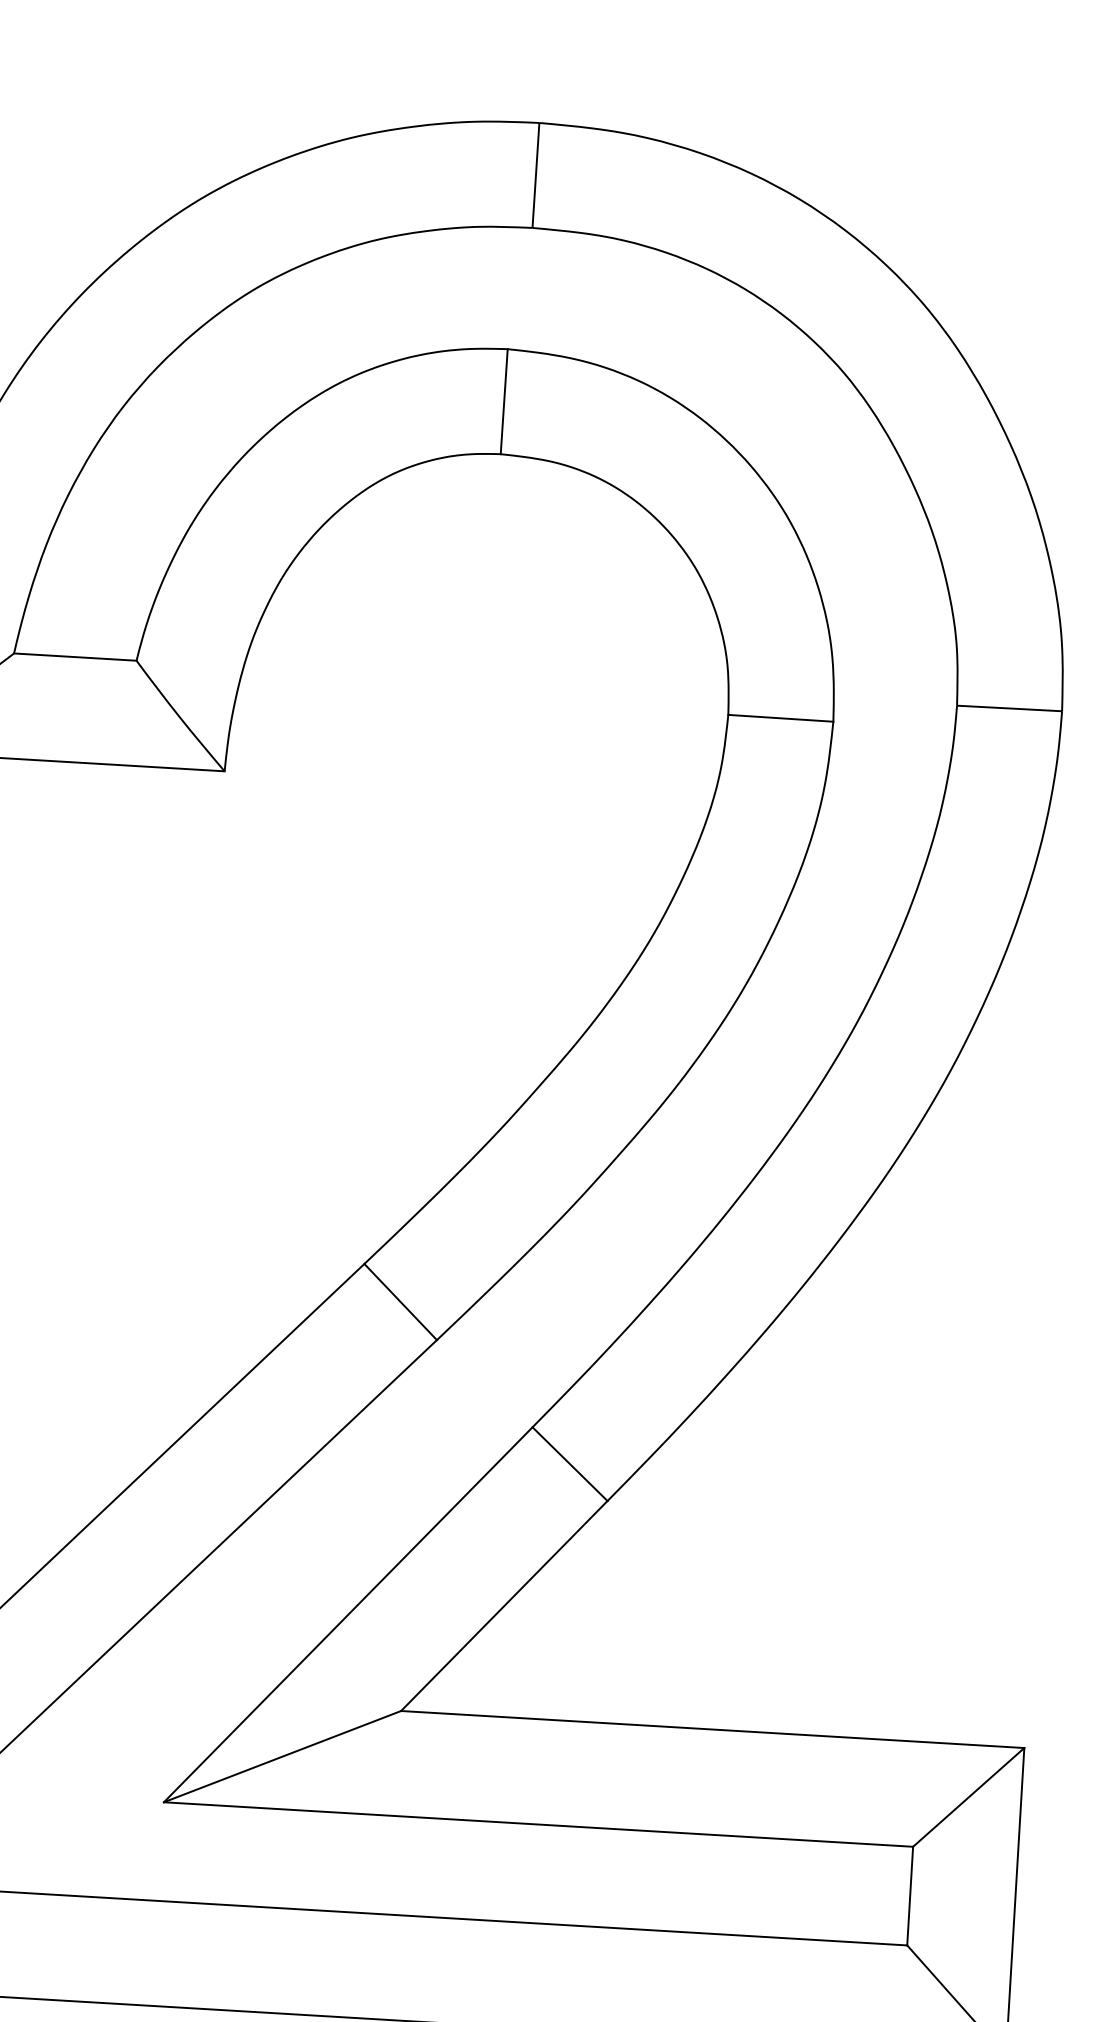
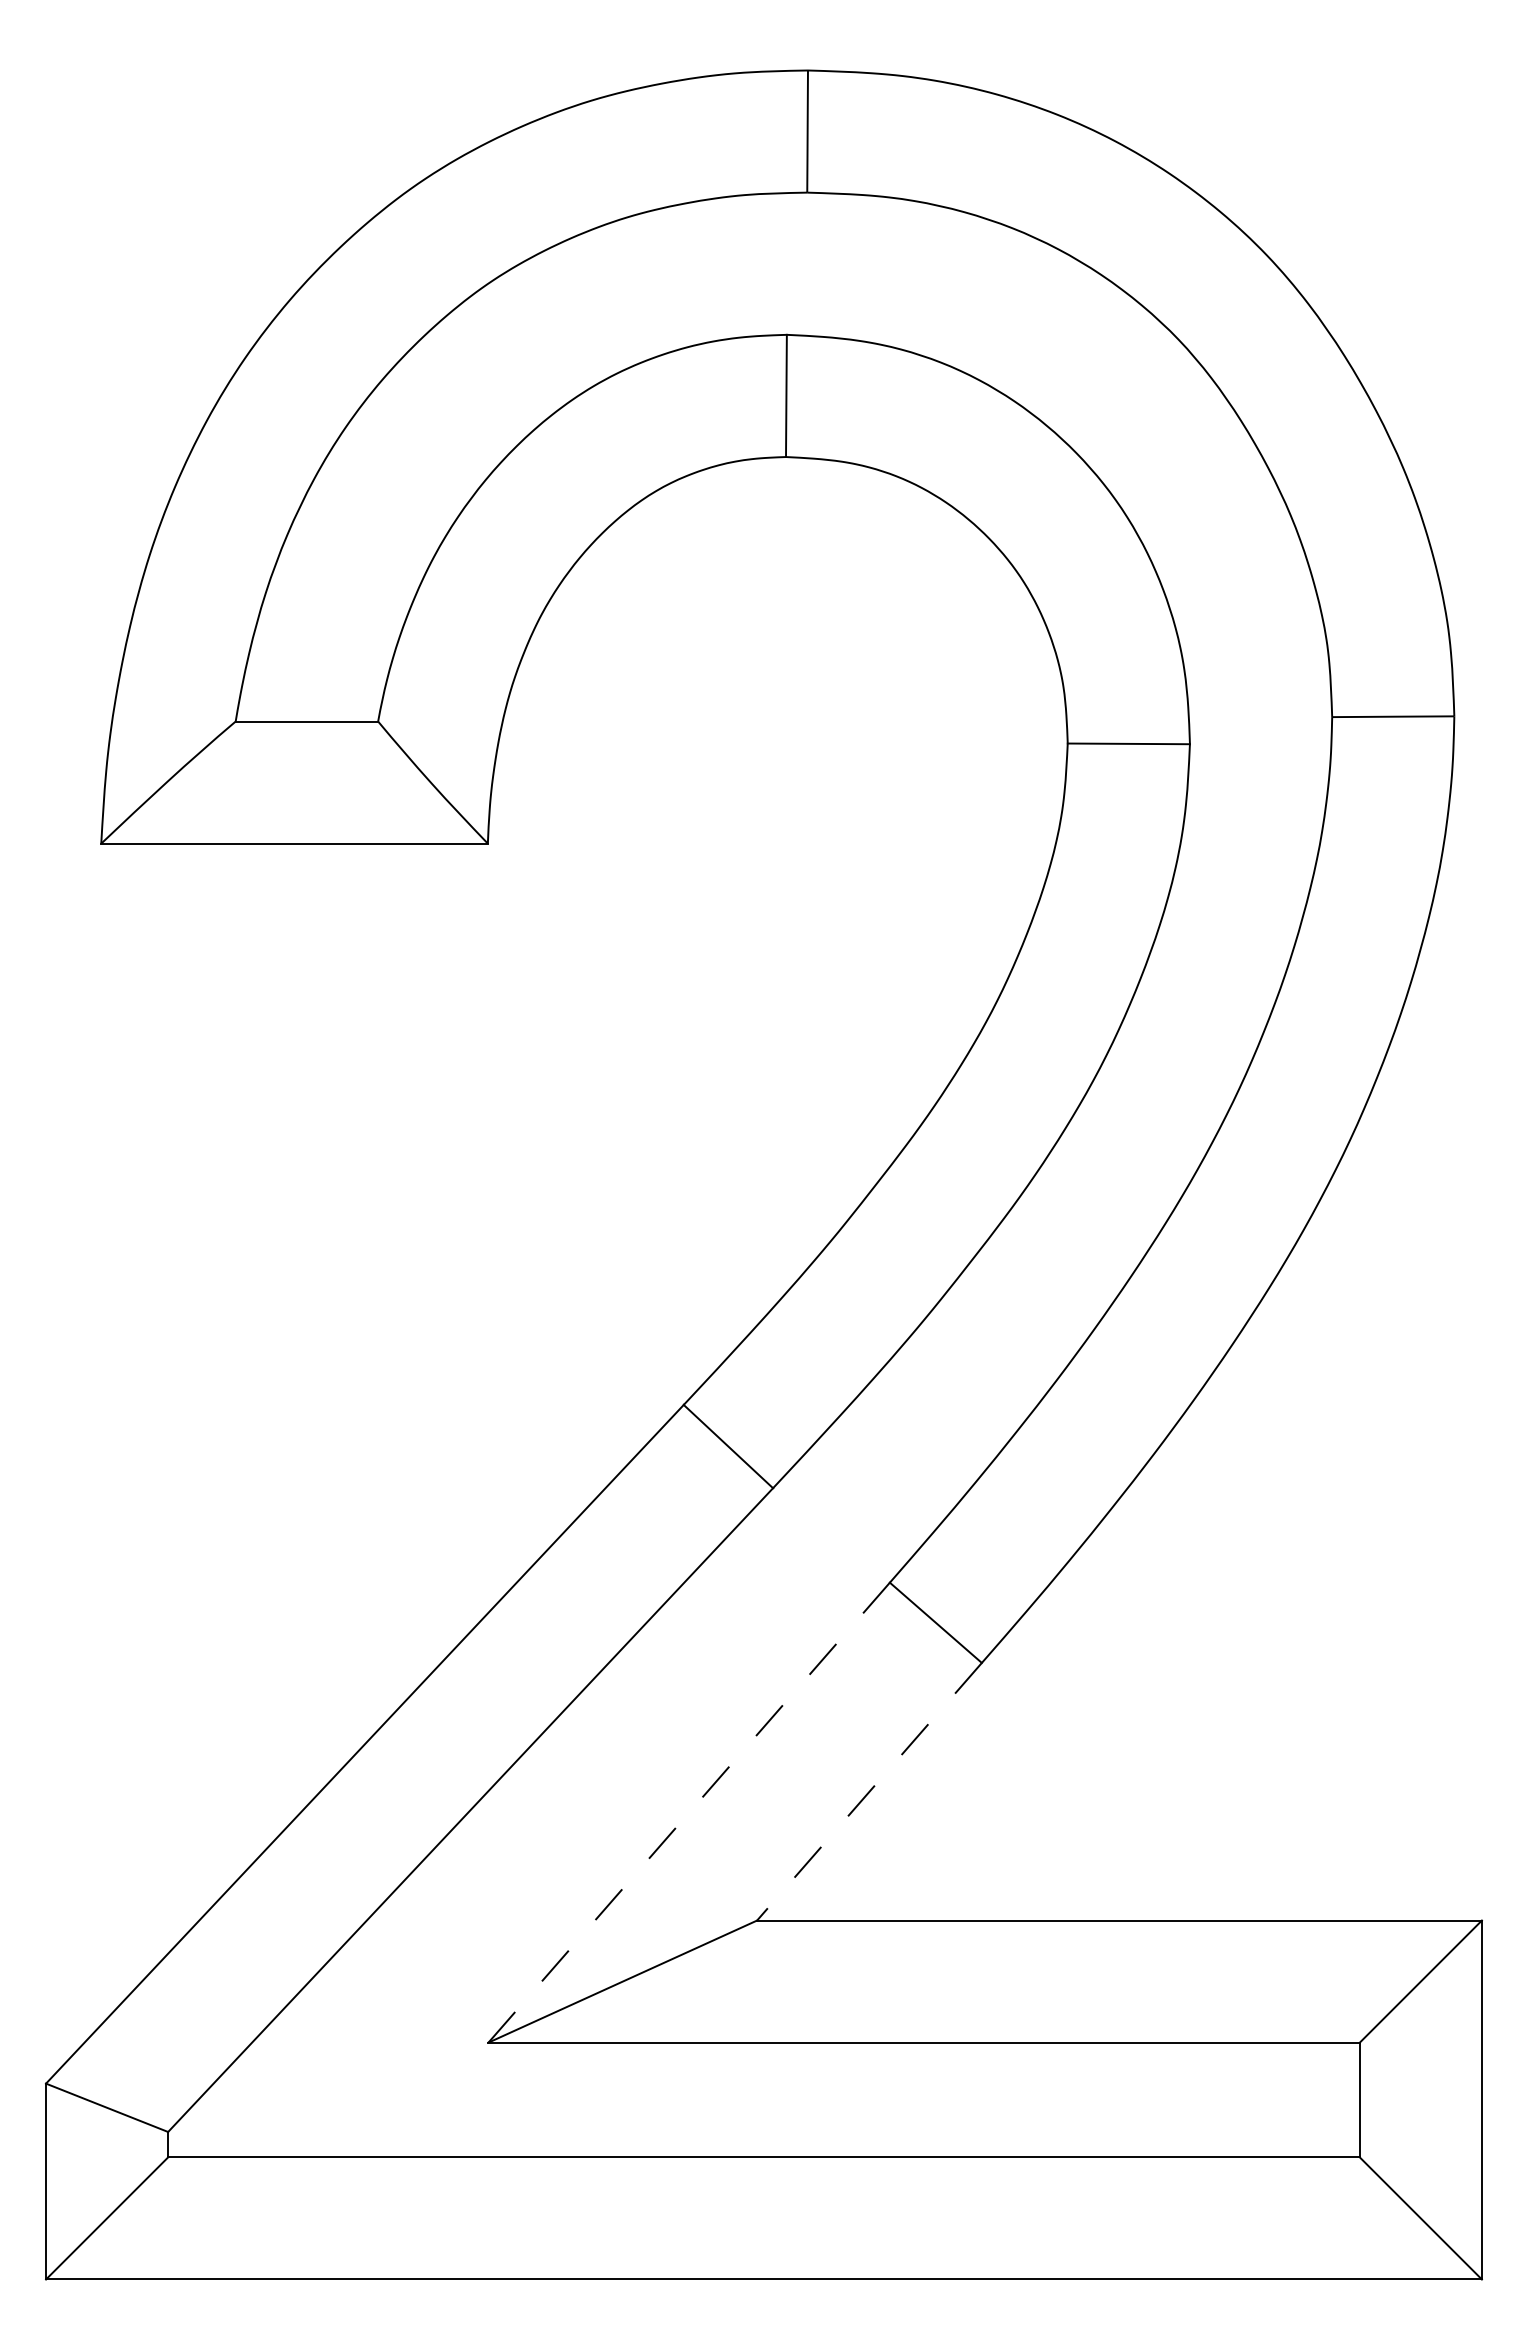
line: (504, 1605) -> (869, 1791), solid -> dashed
line: (347, 1615) -> (688, 1813), solid -> dashed

